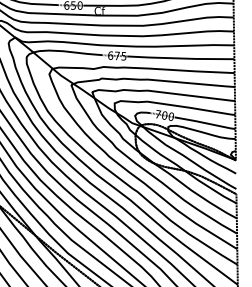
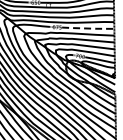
line: (179, 58) -> (87, 28), solid -> dashed

